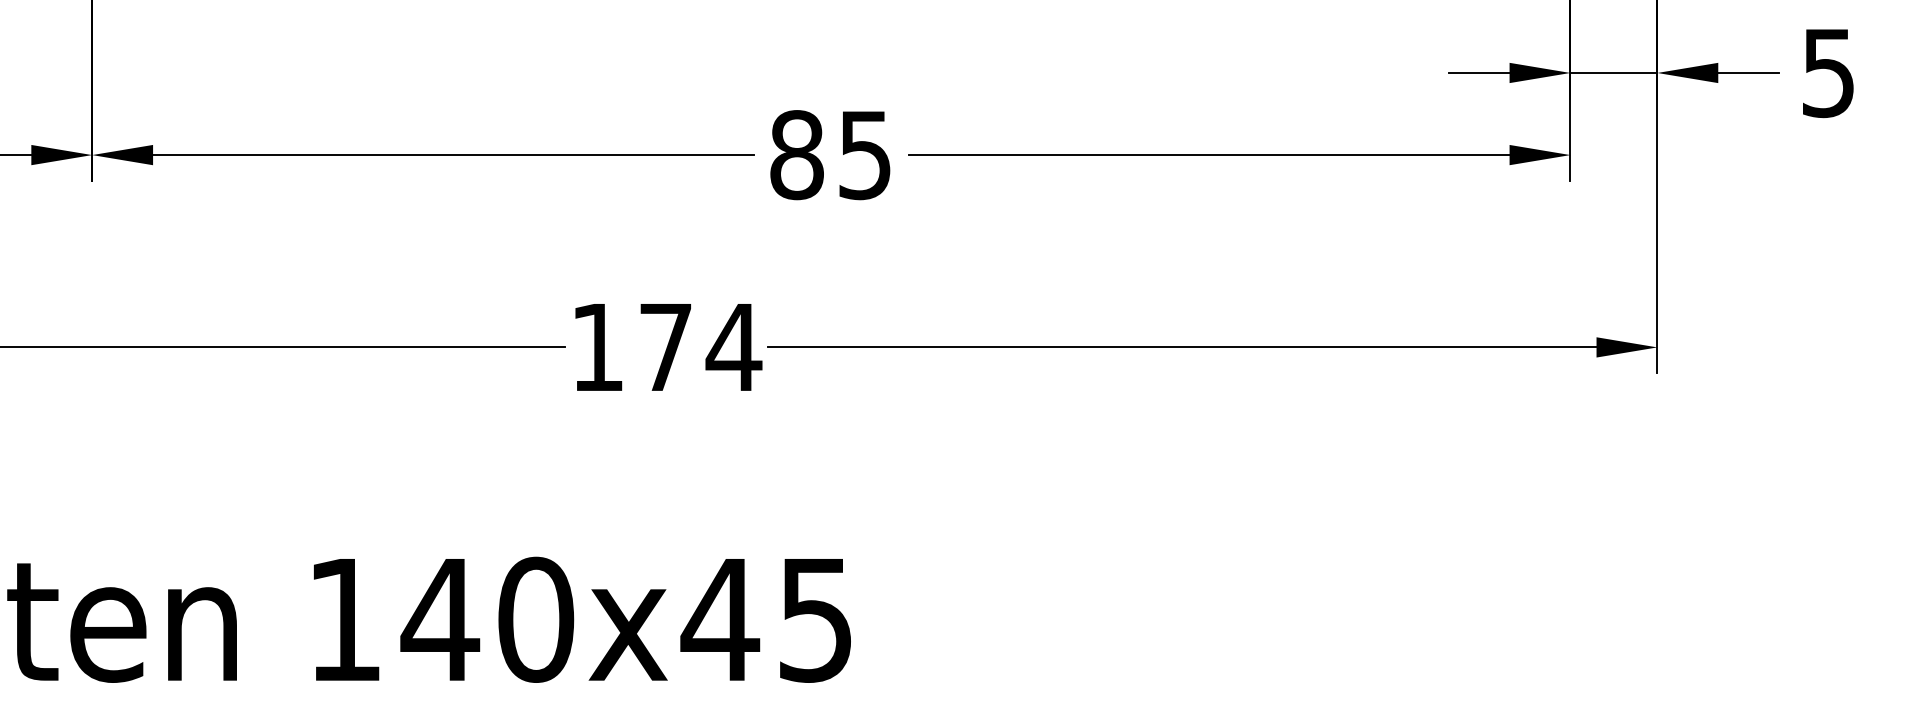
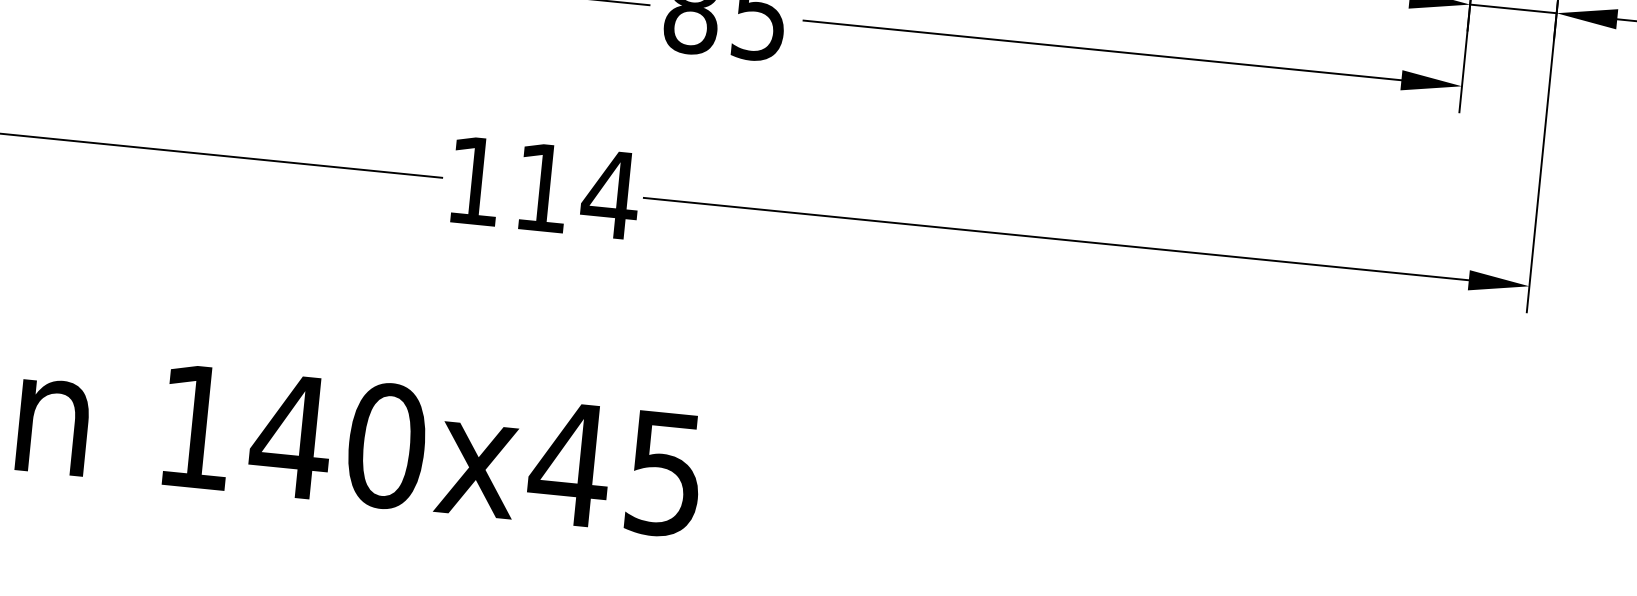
text: (665, 347) -> (542, 187), 174 -> 114

